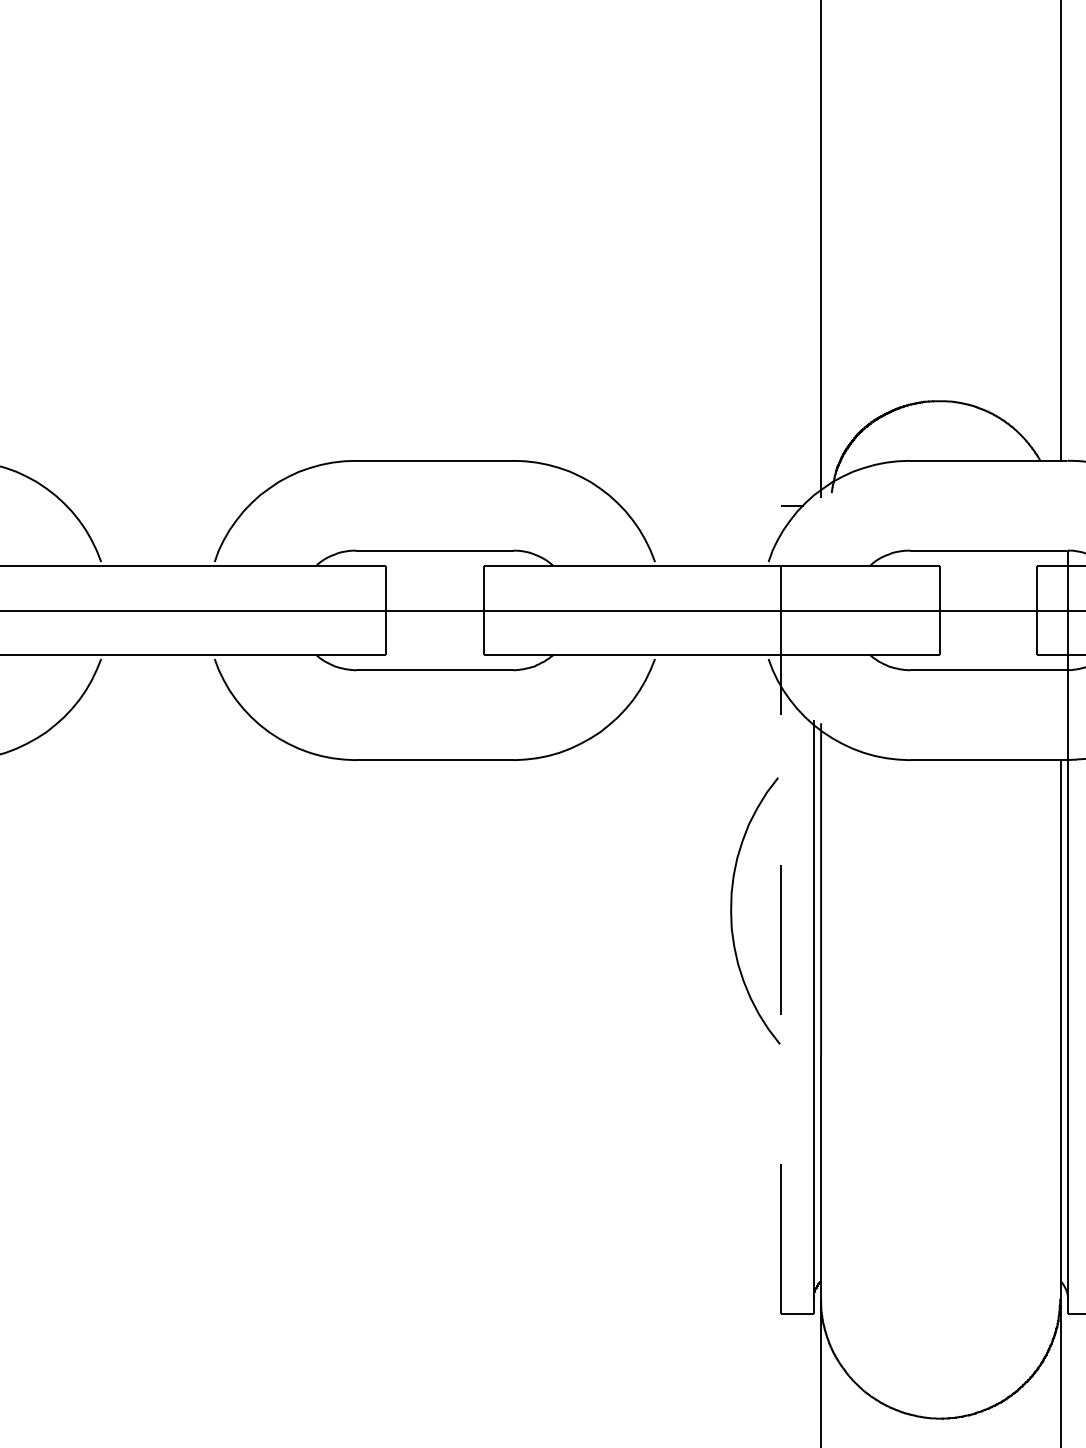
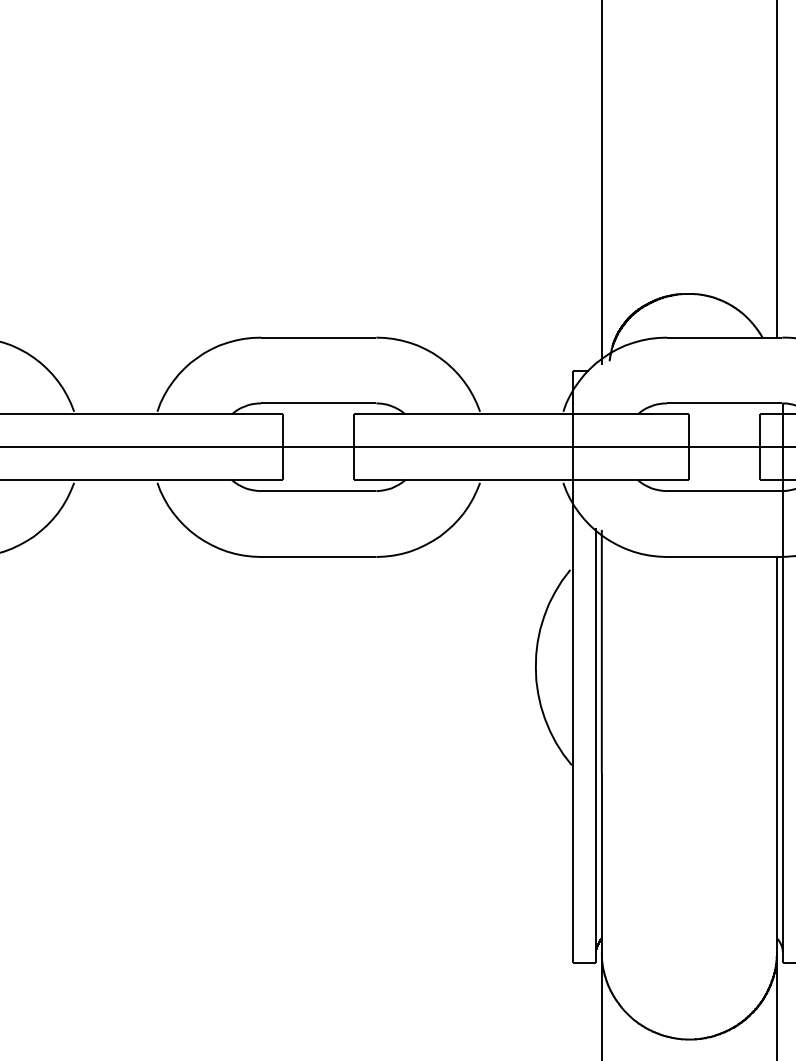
line: (781, 909) -> (572, 666), dashed -> solid

